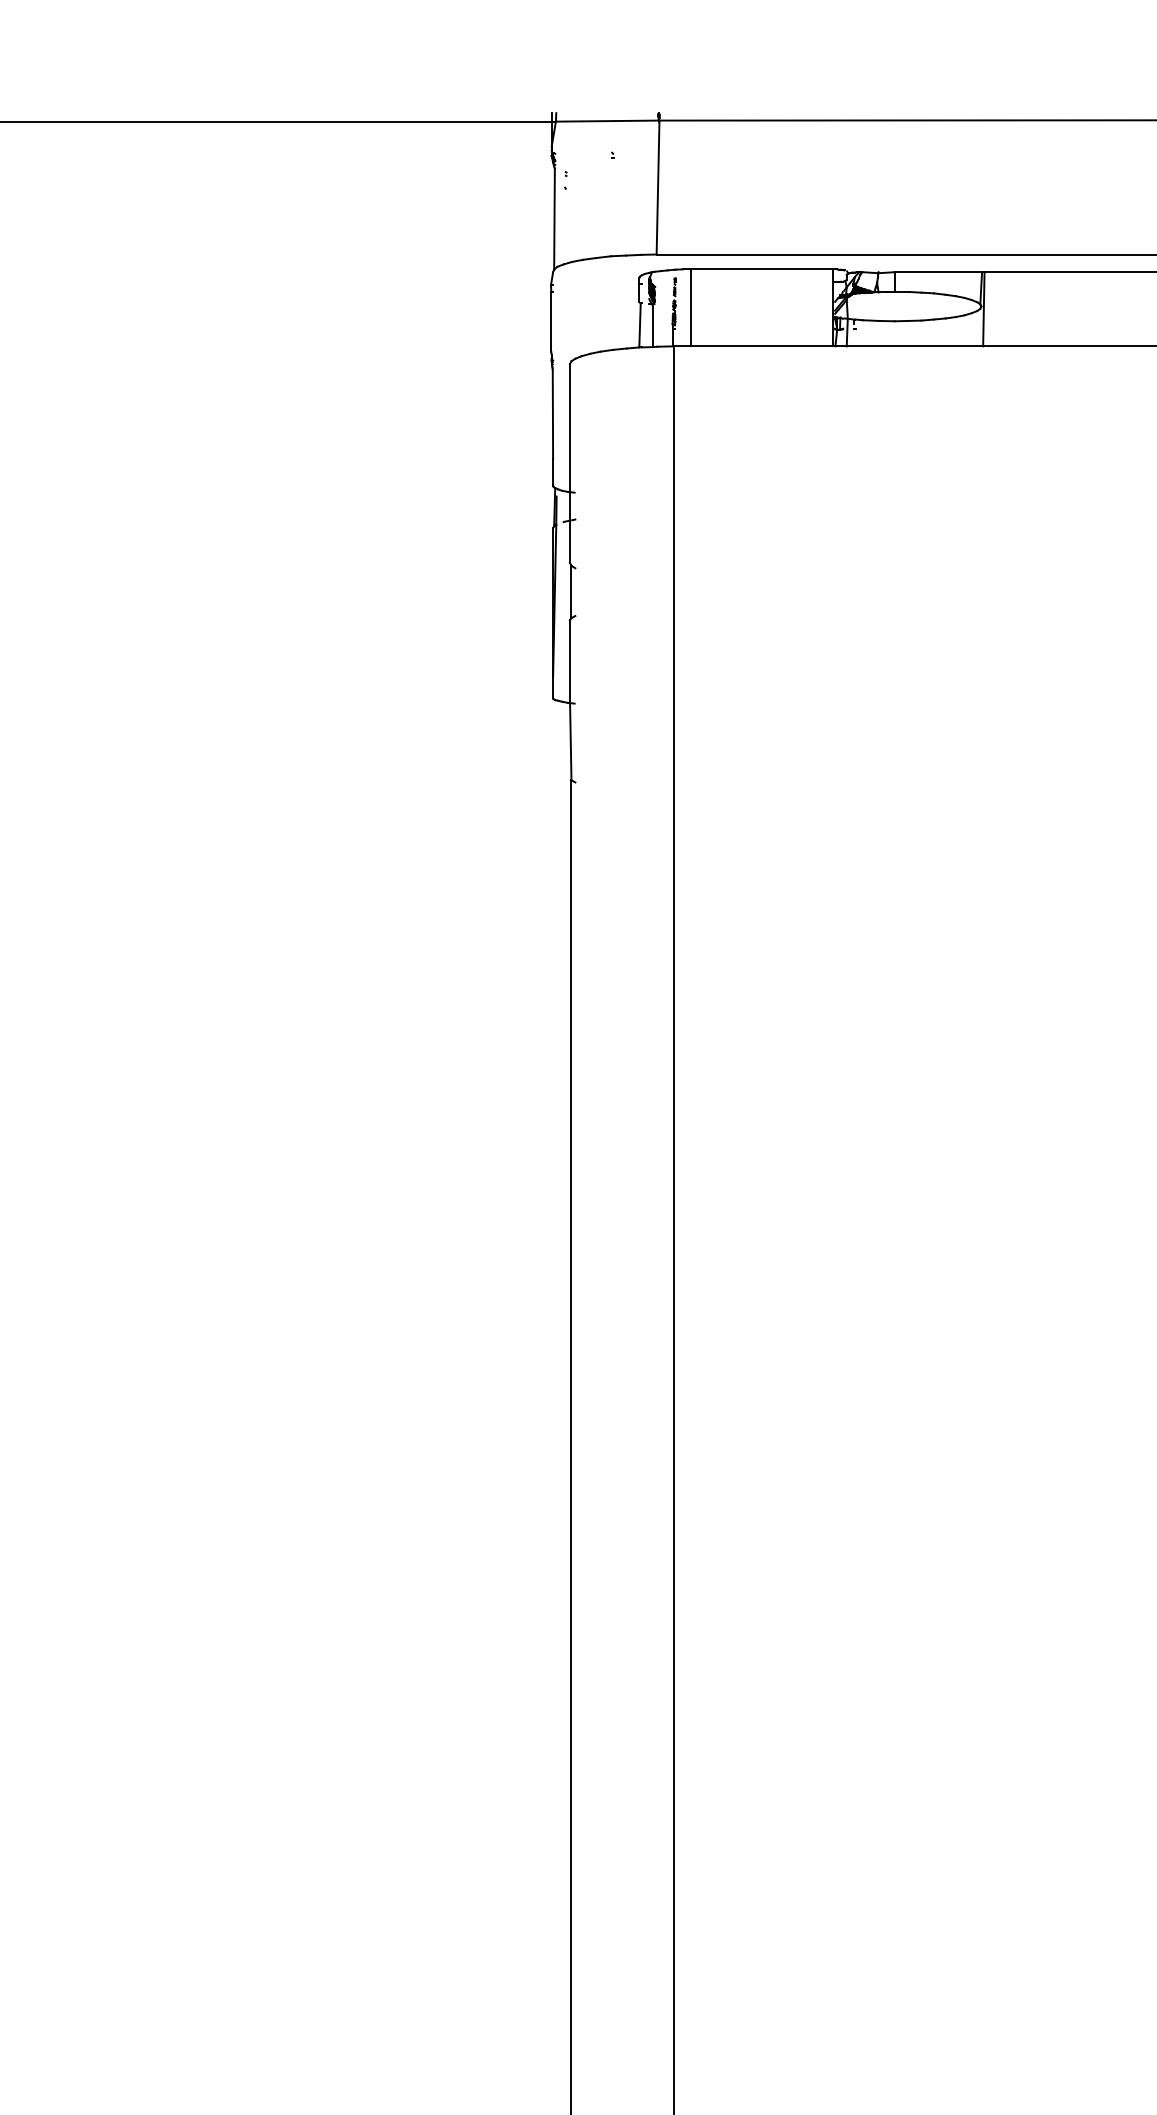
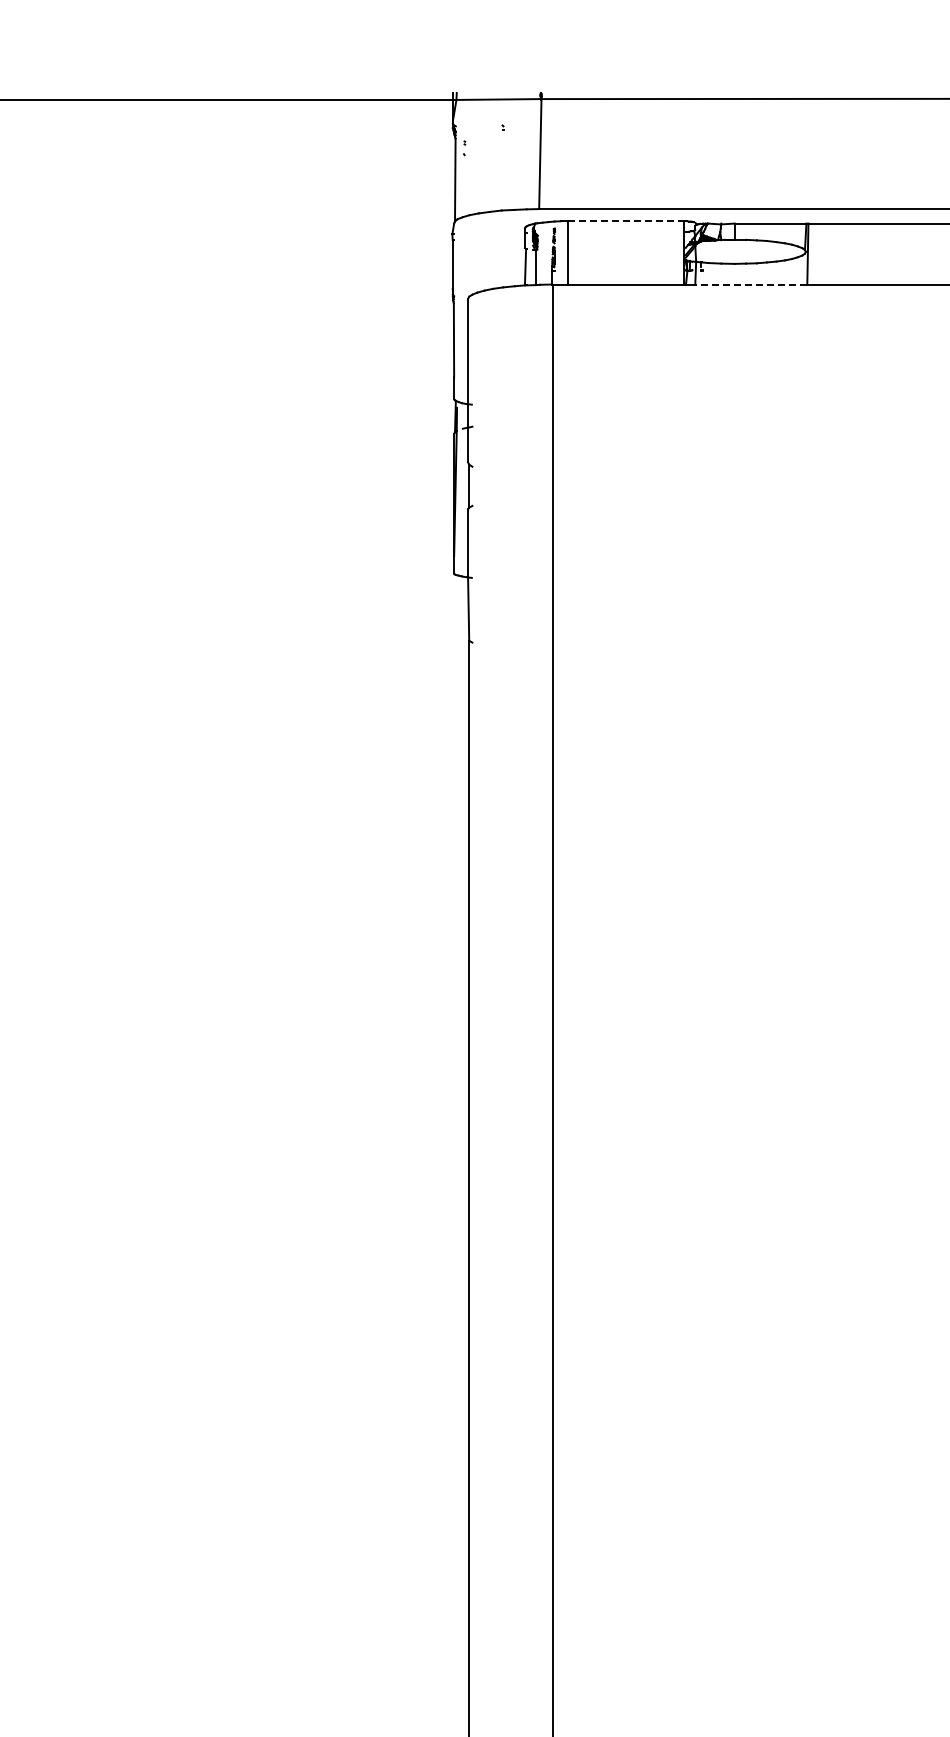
line: (762, 269) -> (626, 221), solid -> dashed
line: (913, 346) -> (750, 284), solid -> dashed

